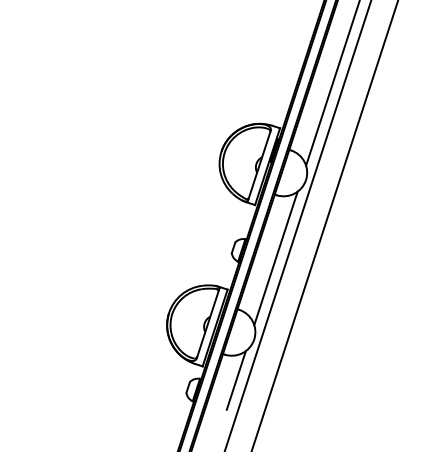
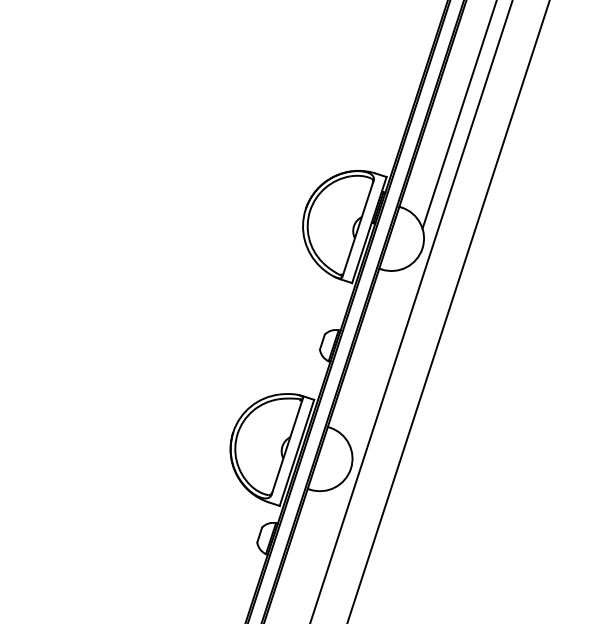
line: (275, 258) -> (380, 356), removed
line: (235, 380) -> (325, 525), removed

